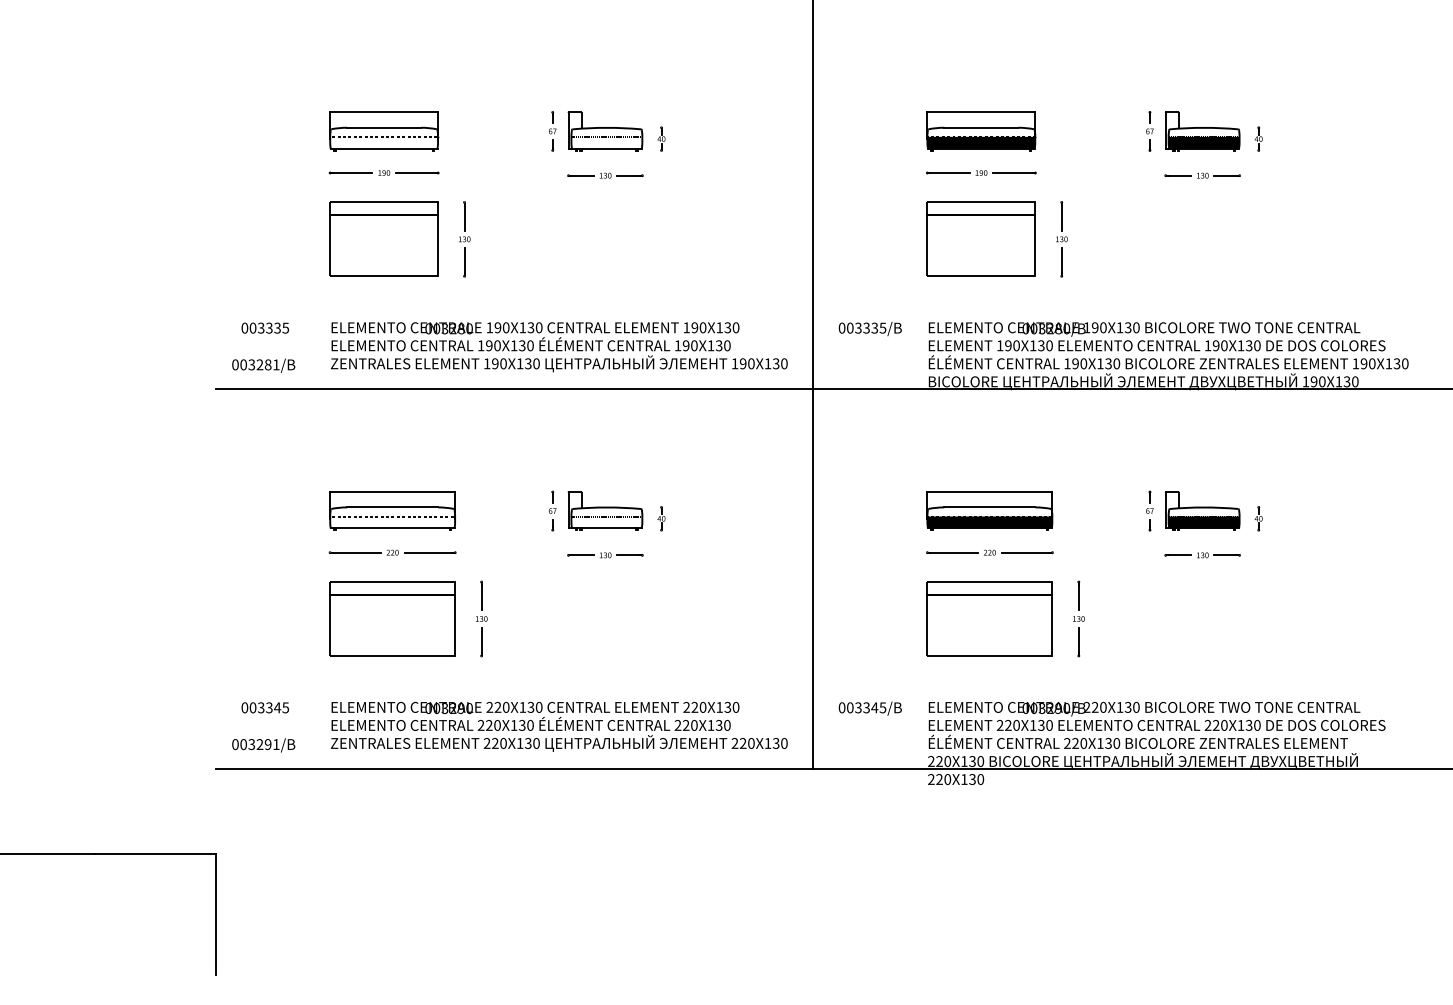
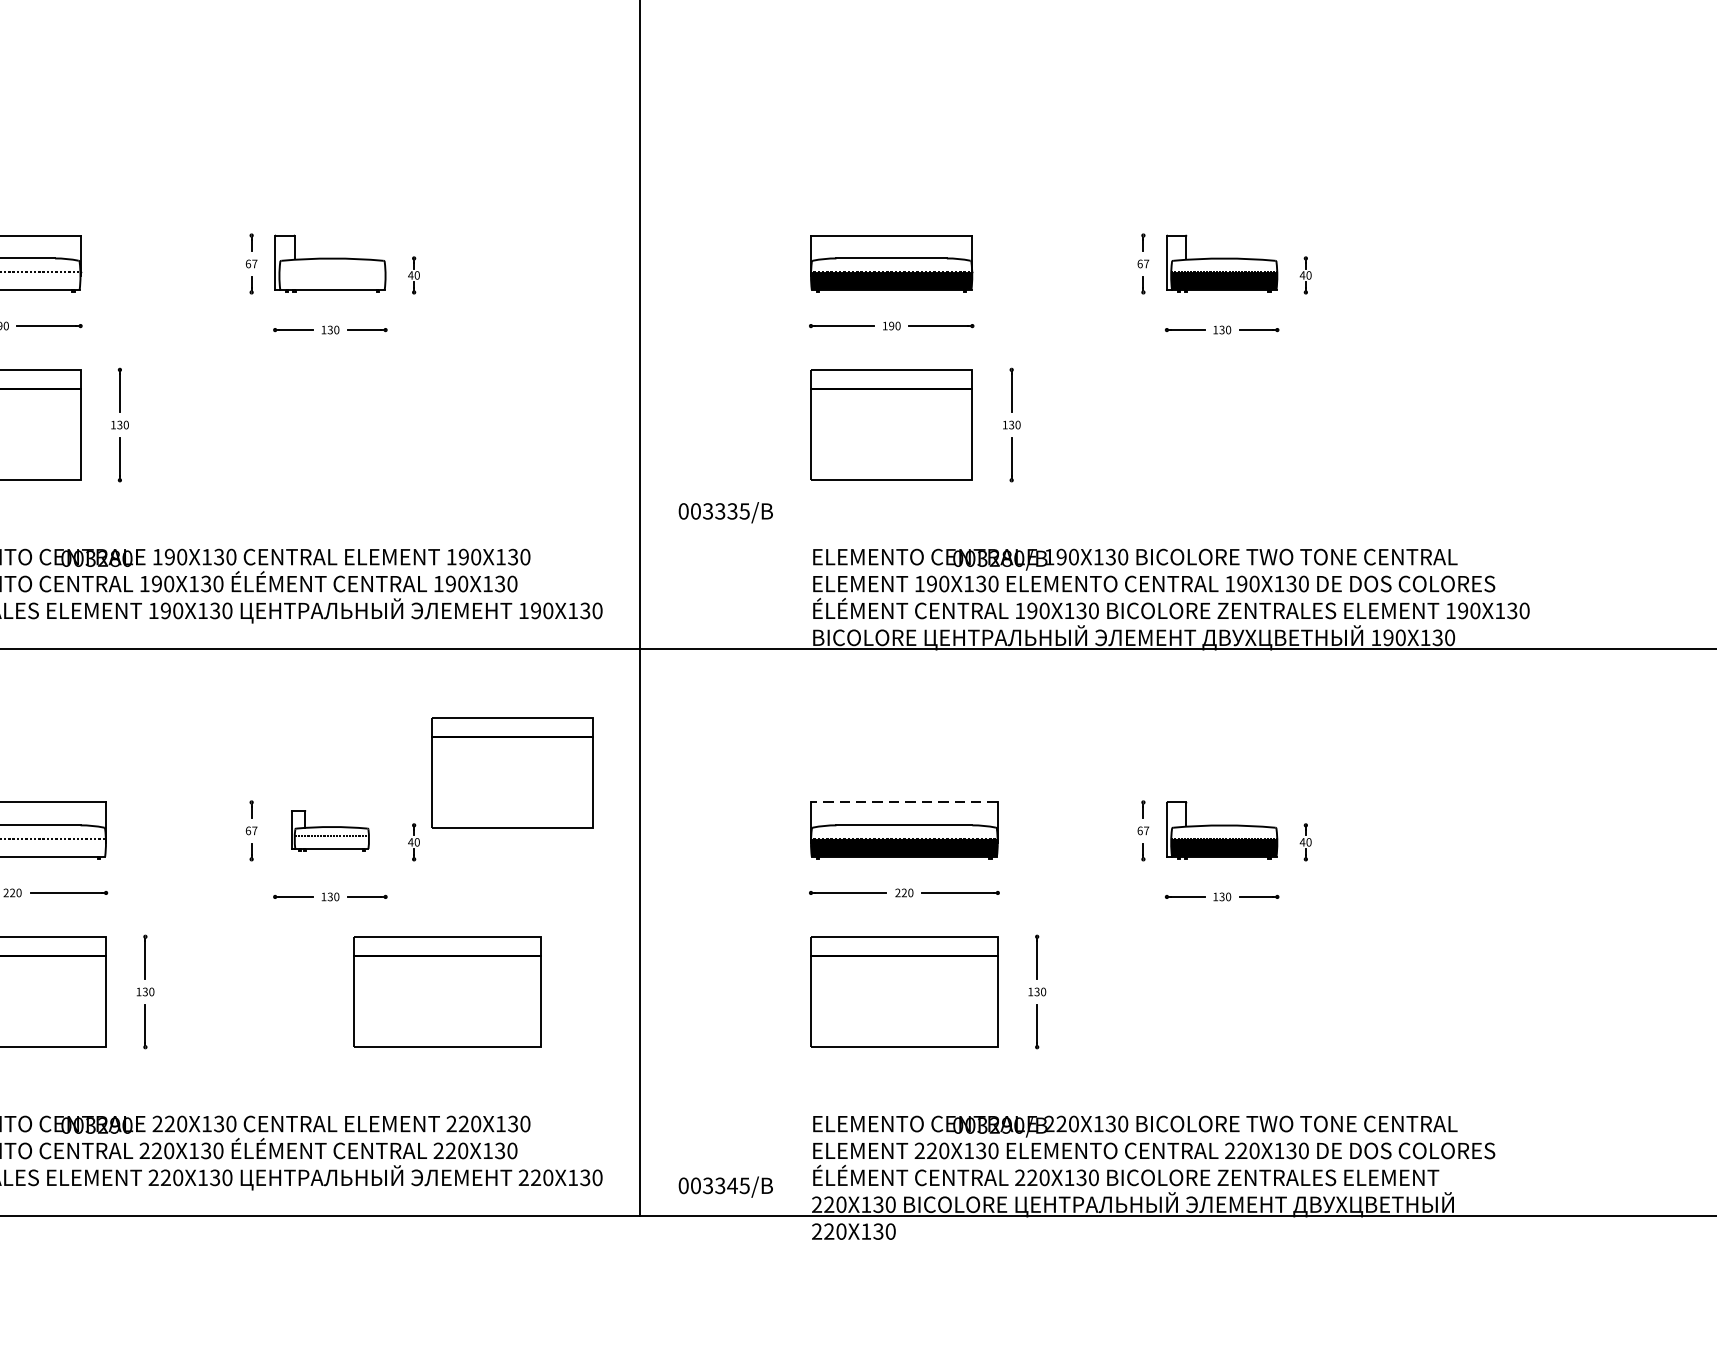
line: (606, 136) -> (331, 271), removed
text: (869, 329) -> (724, 513), moved
part: (726, 471) -> (511, 771), added
line: (989, 492) -> (903, 803), solid -> dashed
part: (605, 510) -> (330, 829), size x0.7
part: (683, 618) -> (446, 991), added
text: (869, 708) -> (724, 1186), moved

